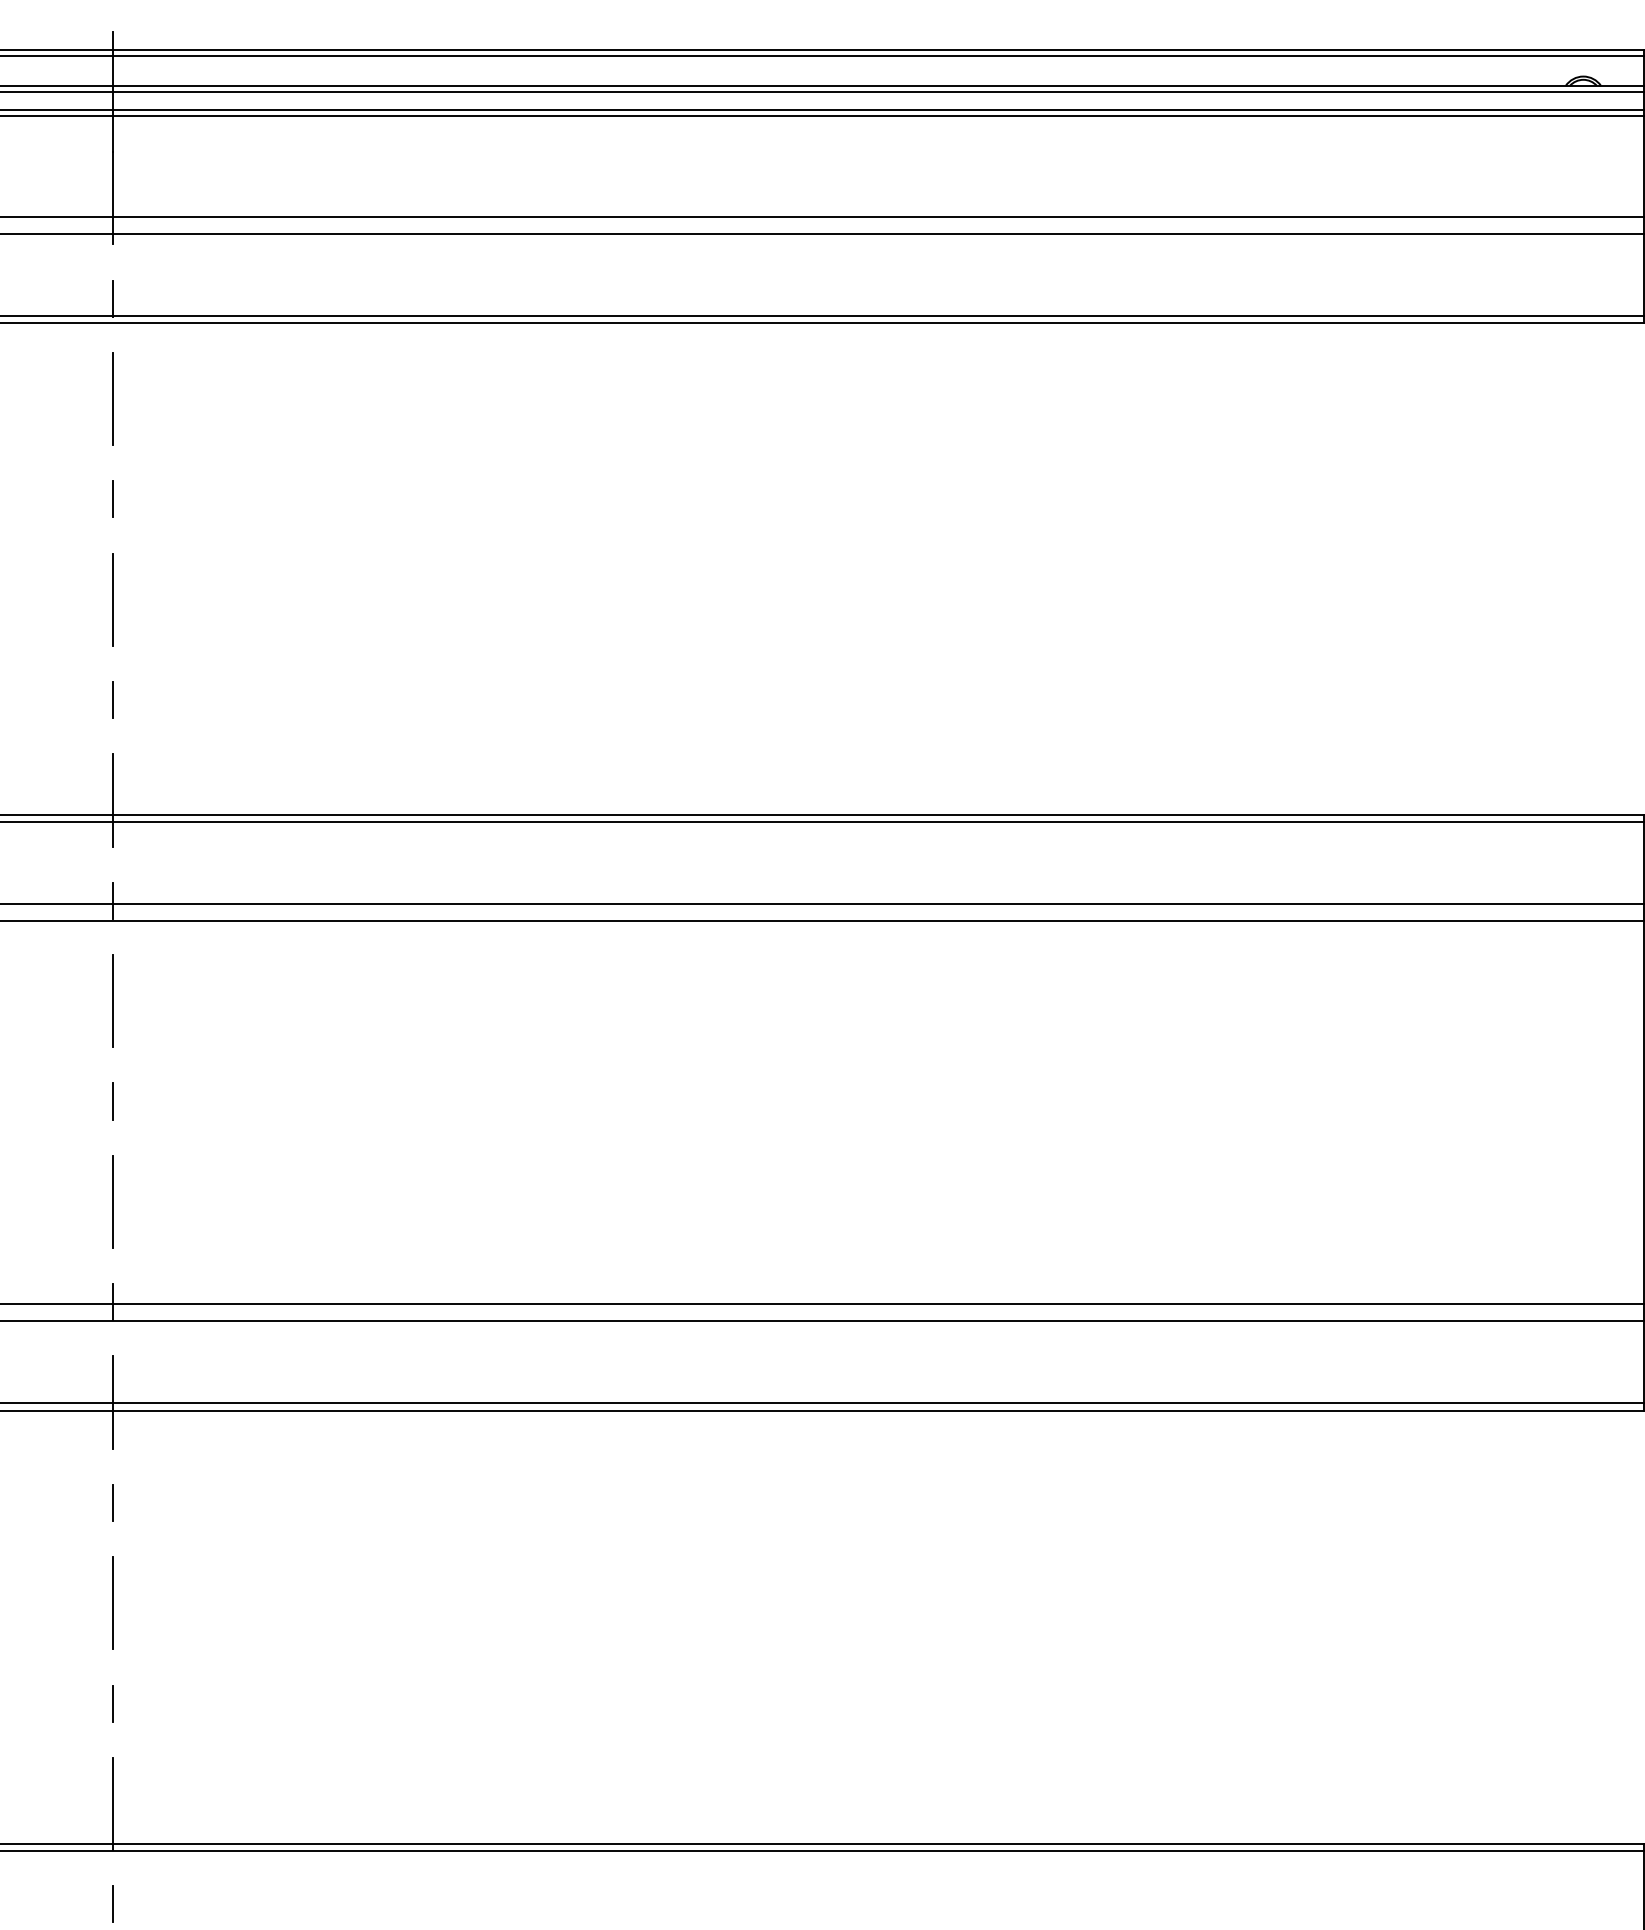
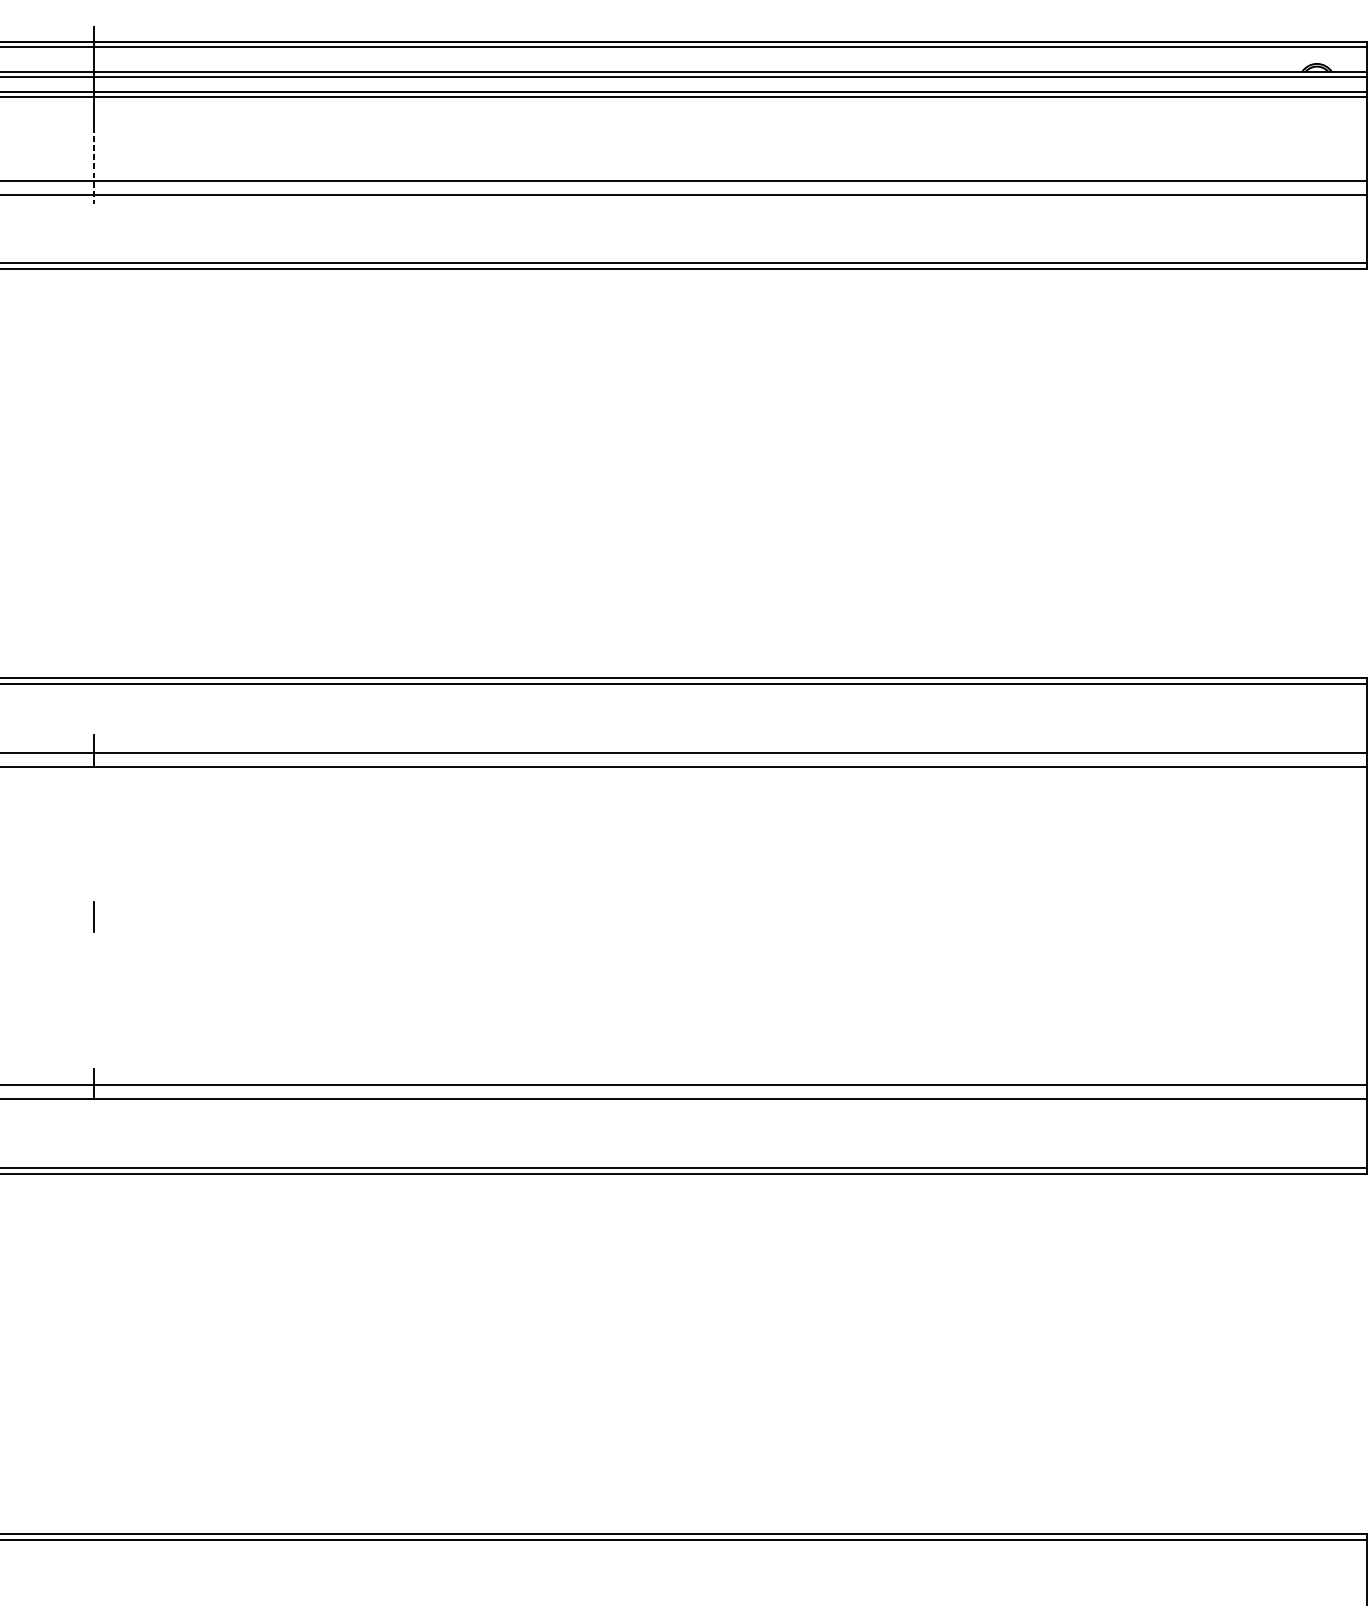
line: (112, 198) -> (93, 165), solid -> dashed
line: (112, 298) -> (93, 248), removed
line: (112, 398) -> (93, 331), removed
line: (112, 499) -> (93, 415), removed
line: (112, 599) -> (93, 498), removed
line: (112, 699) -> (93, 582), removed
line: (112, 800) -> (93, 666), removed
line: (112, 1001) -> (93, 833), removed
line: (112, 1201) -> (93, 999), removed
line: (112, 1402) -> (93, 1166), removed
line: (112, 1502) -> (93, 1250), removed
line: (112, 1603) -> (93, 1334), removed
line: (112, 1703) -> (93, 1417), removed
line: (112, 1803) -> (93, 1500), removed
line: (112, 1904) -> (93, 1584), removed

